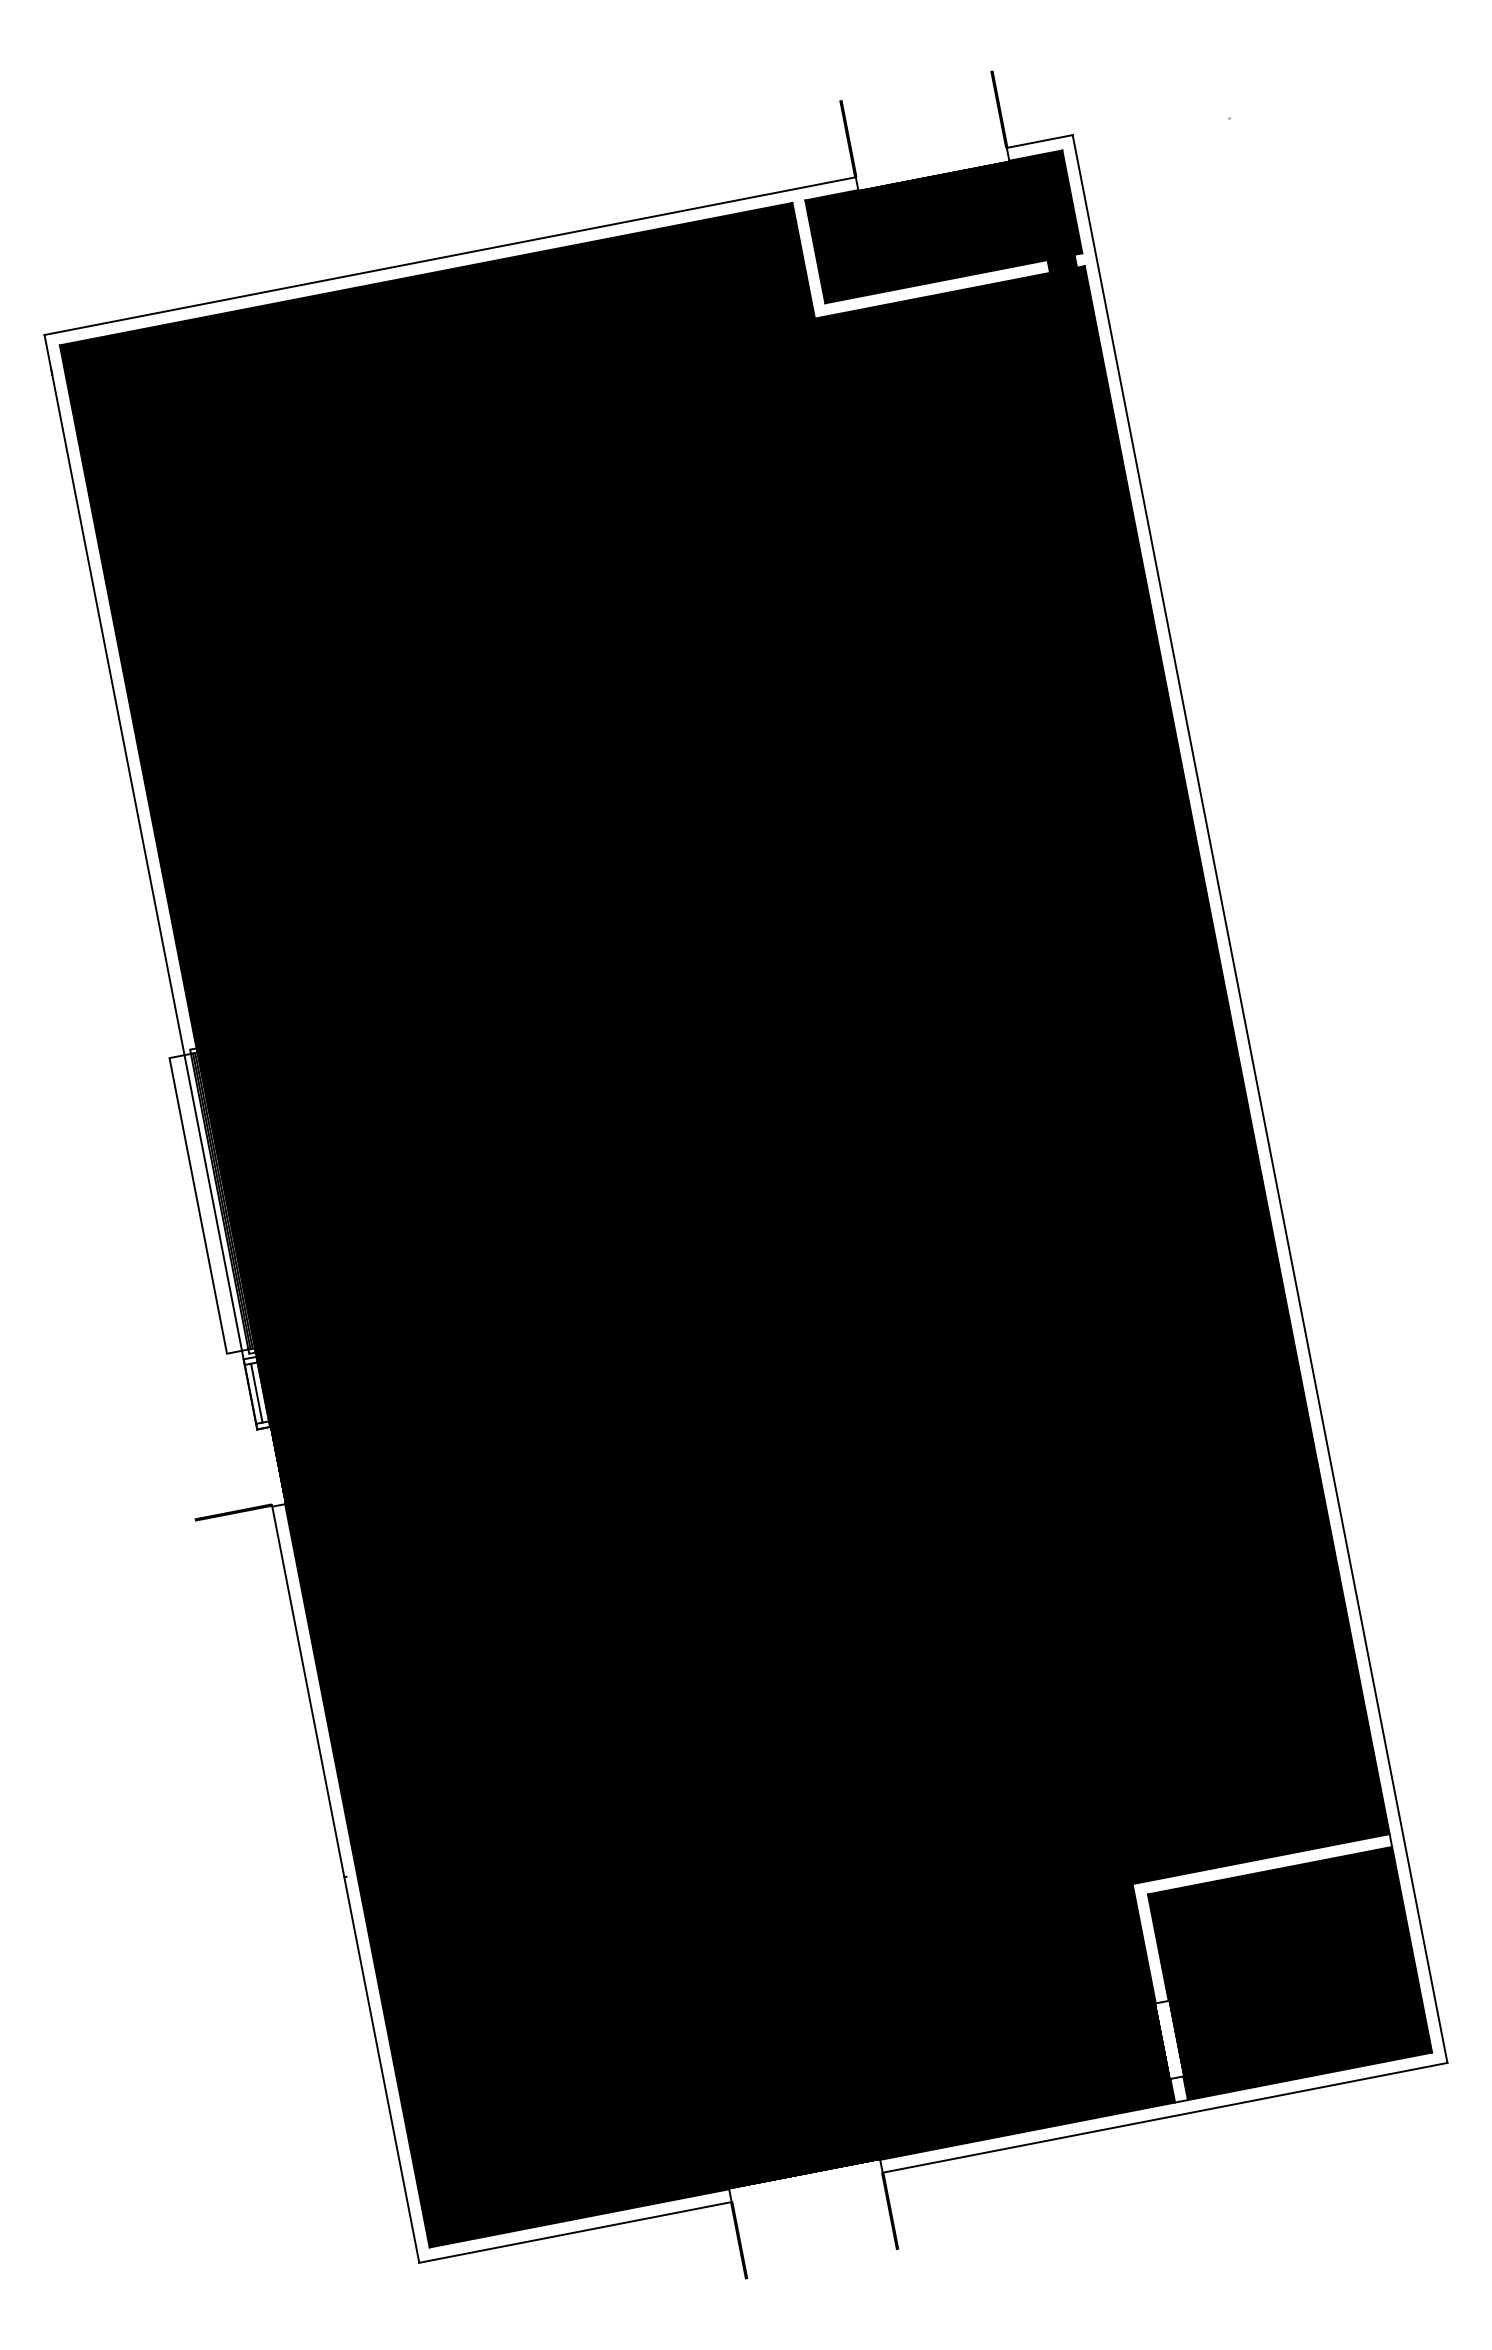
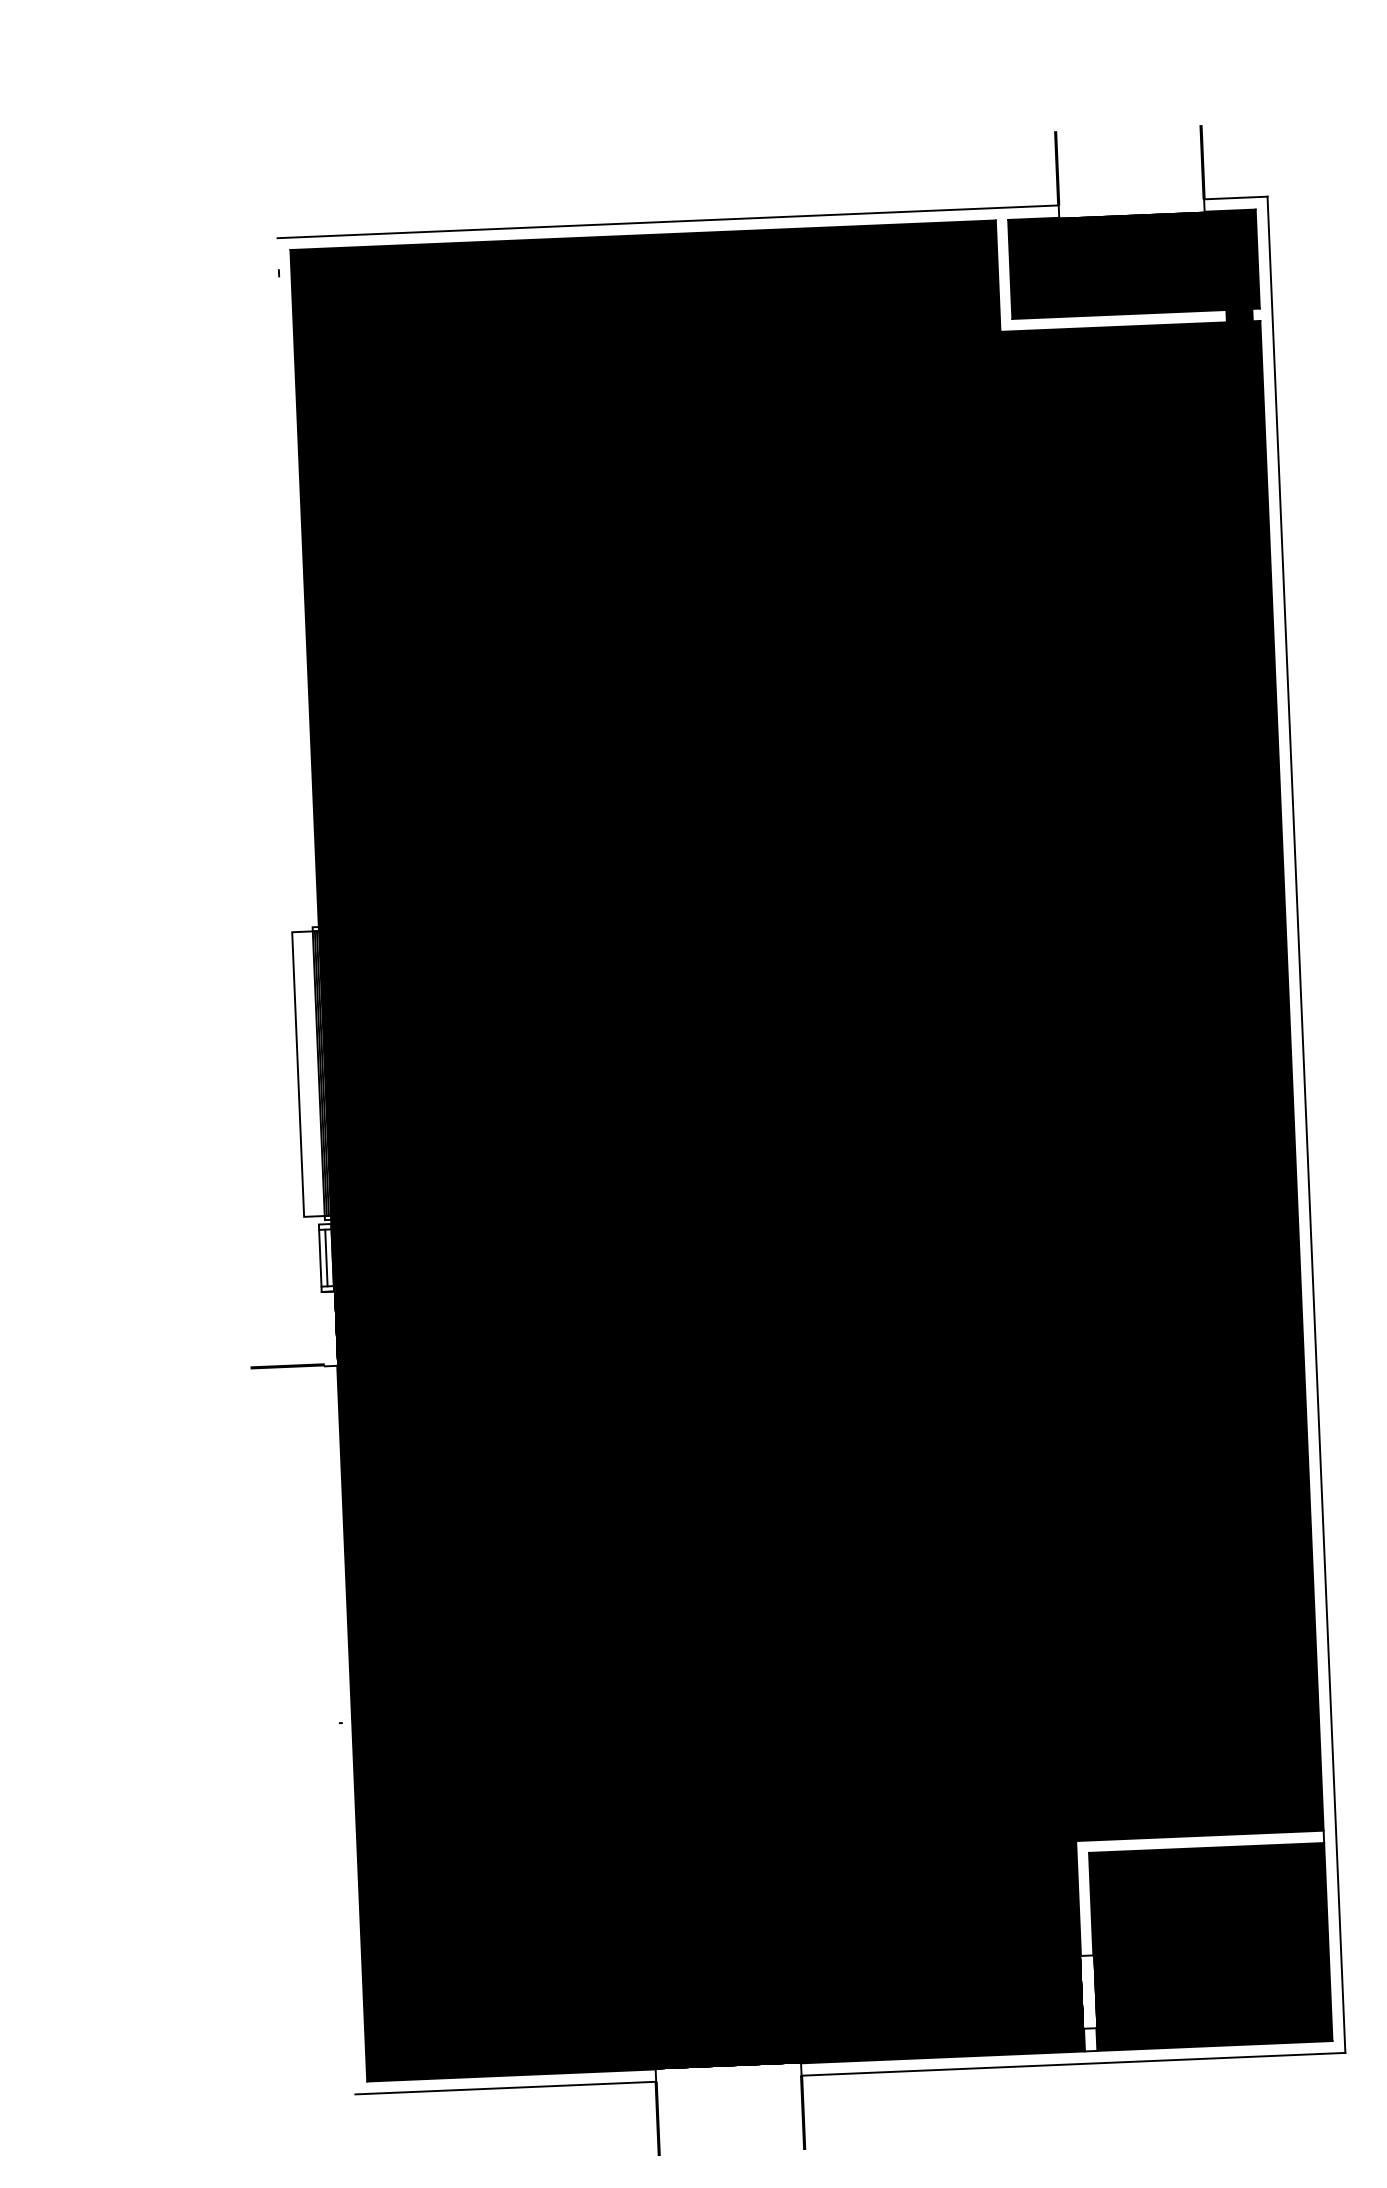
line: (150, 881) -> (299, 764), removed
line: (345, 1883) -> (340, 1729), removed

